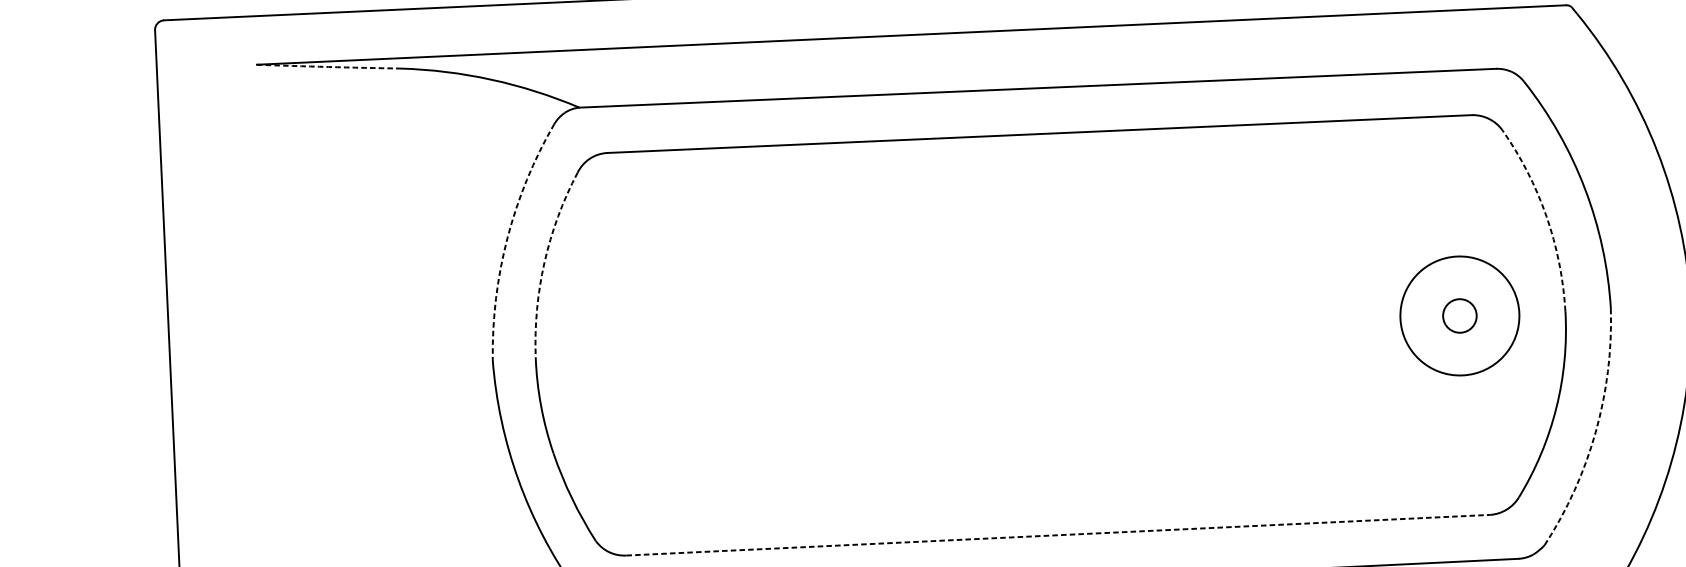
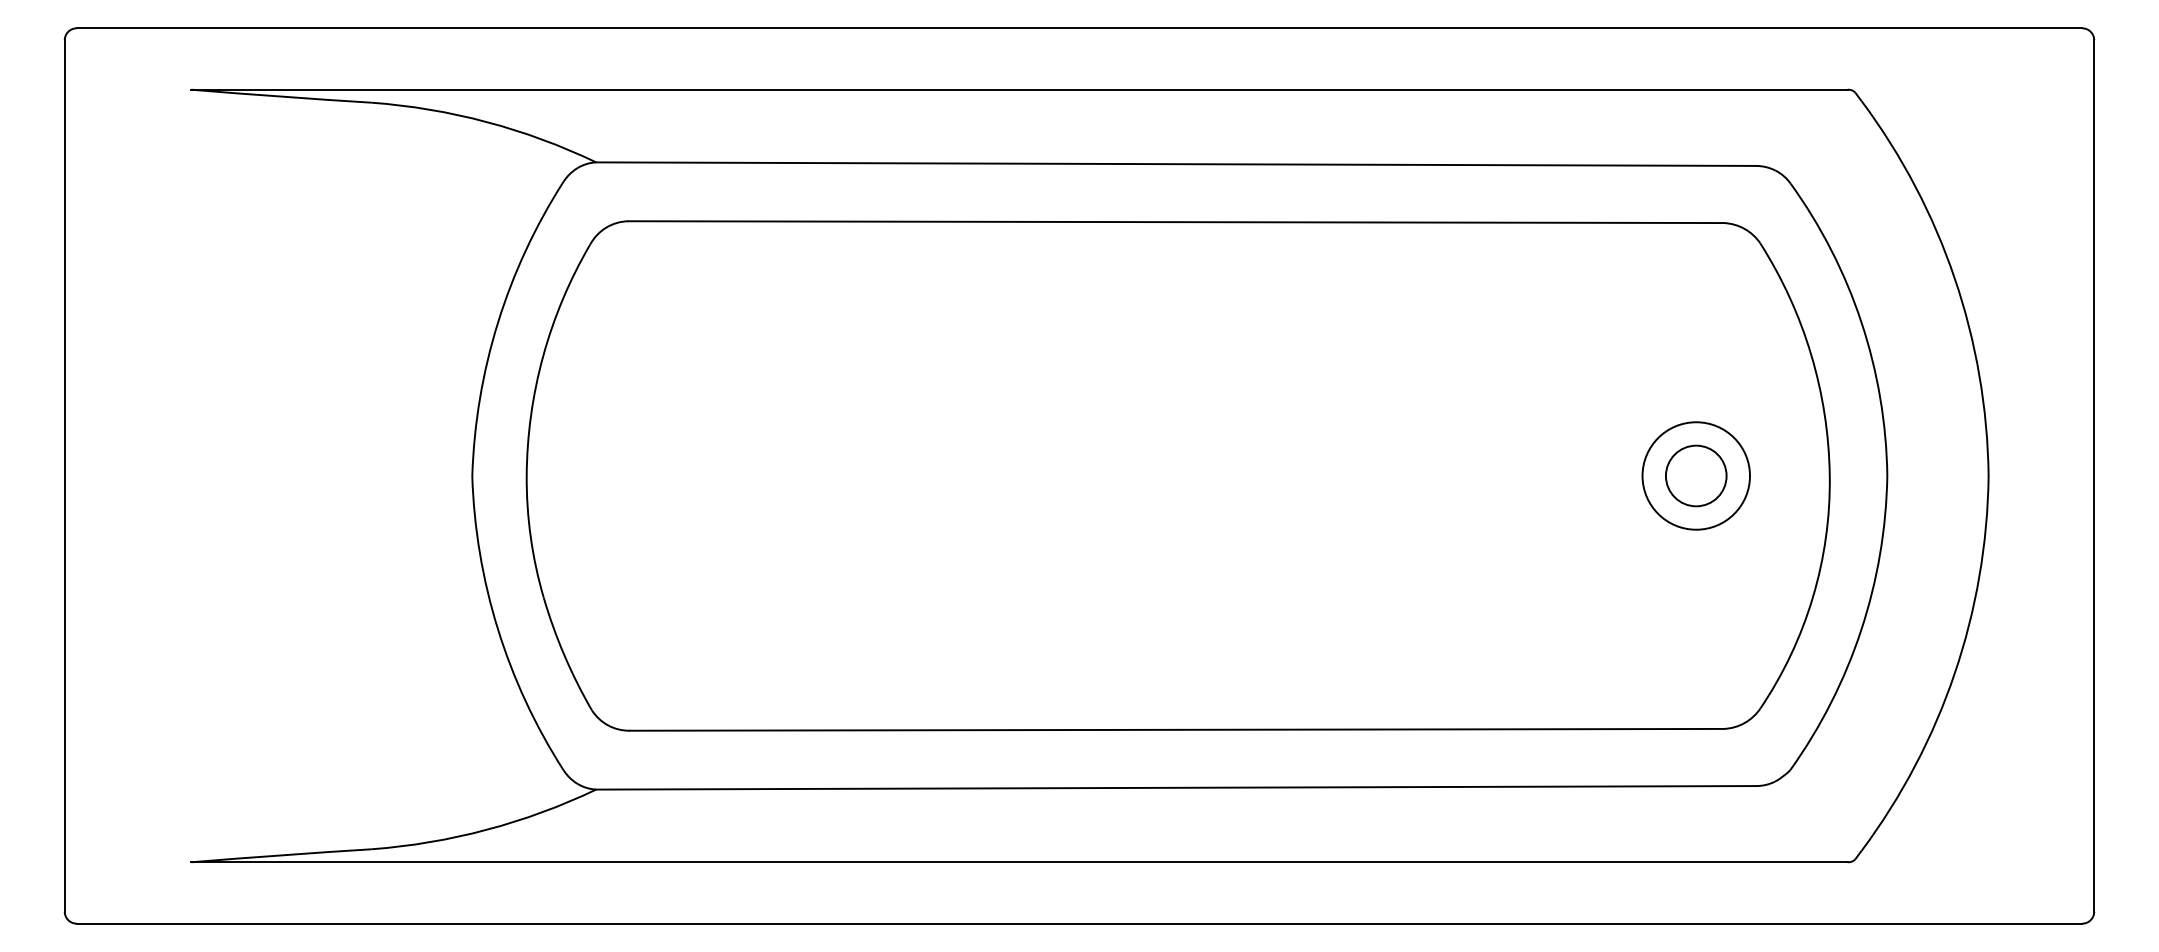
arc: (328, 66) -> (281, 96), dashed -> solid
arc: (1546, 215) -> (1811, 354), dashed -> solid
arc: (507, 237) -> (498, 322), dashed -> solid
arc: (544, 262) -> (543, 356), dashed -> solid
circle: (1459, 315) -> (1695, 475), size x1.43
circle: (1460, 315) -> (1696, 475), size x0.71
arc: (1596, 432) -> (1861, 630), dashed -> solid
line: (1058, 534) -> (1176, 729), dashed -> solid

